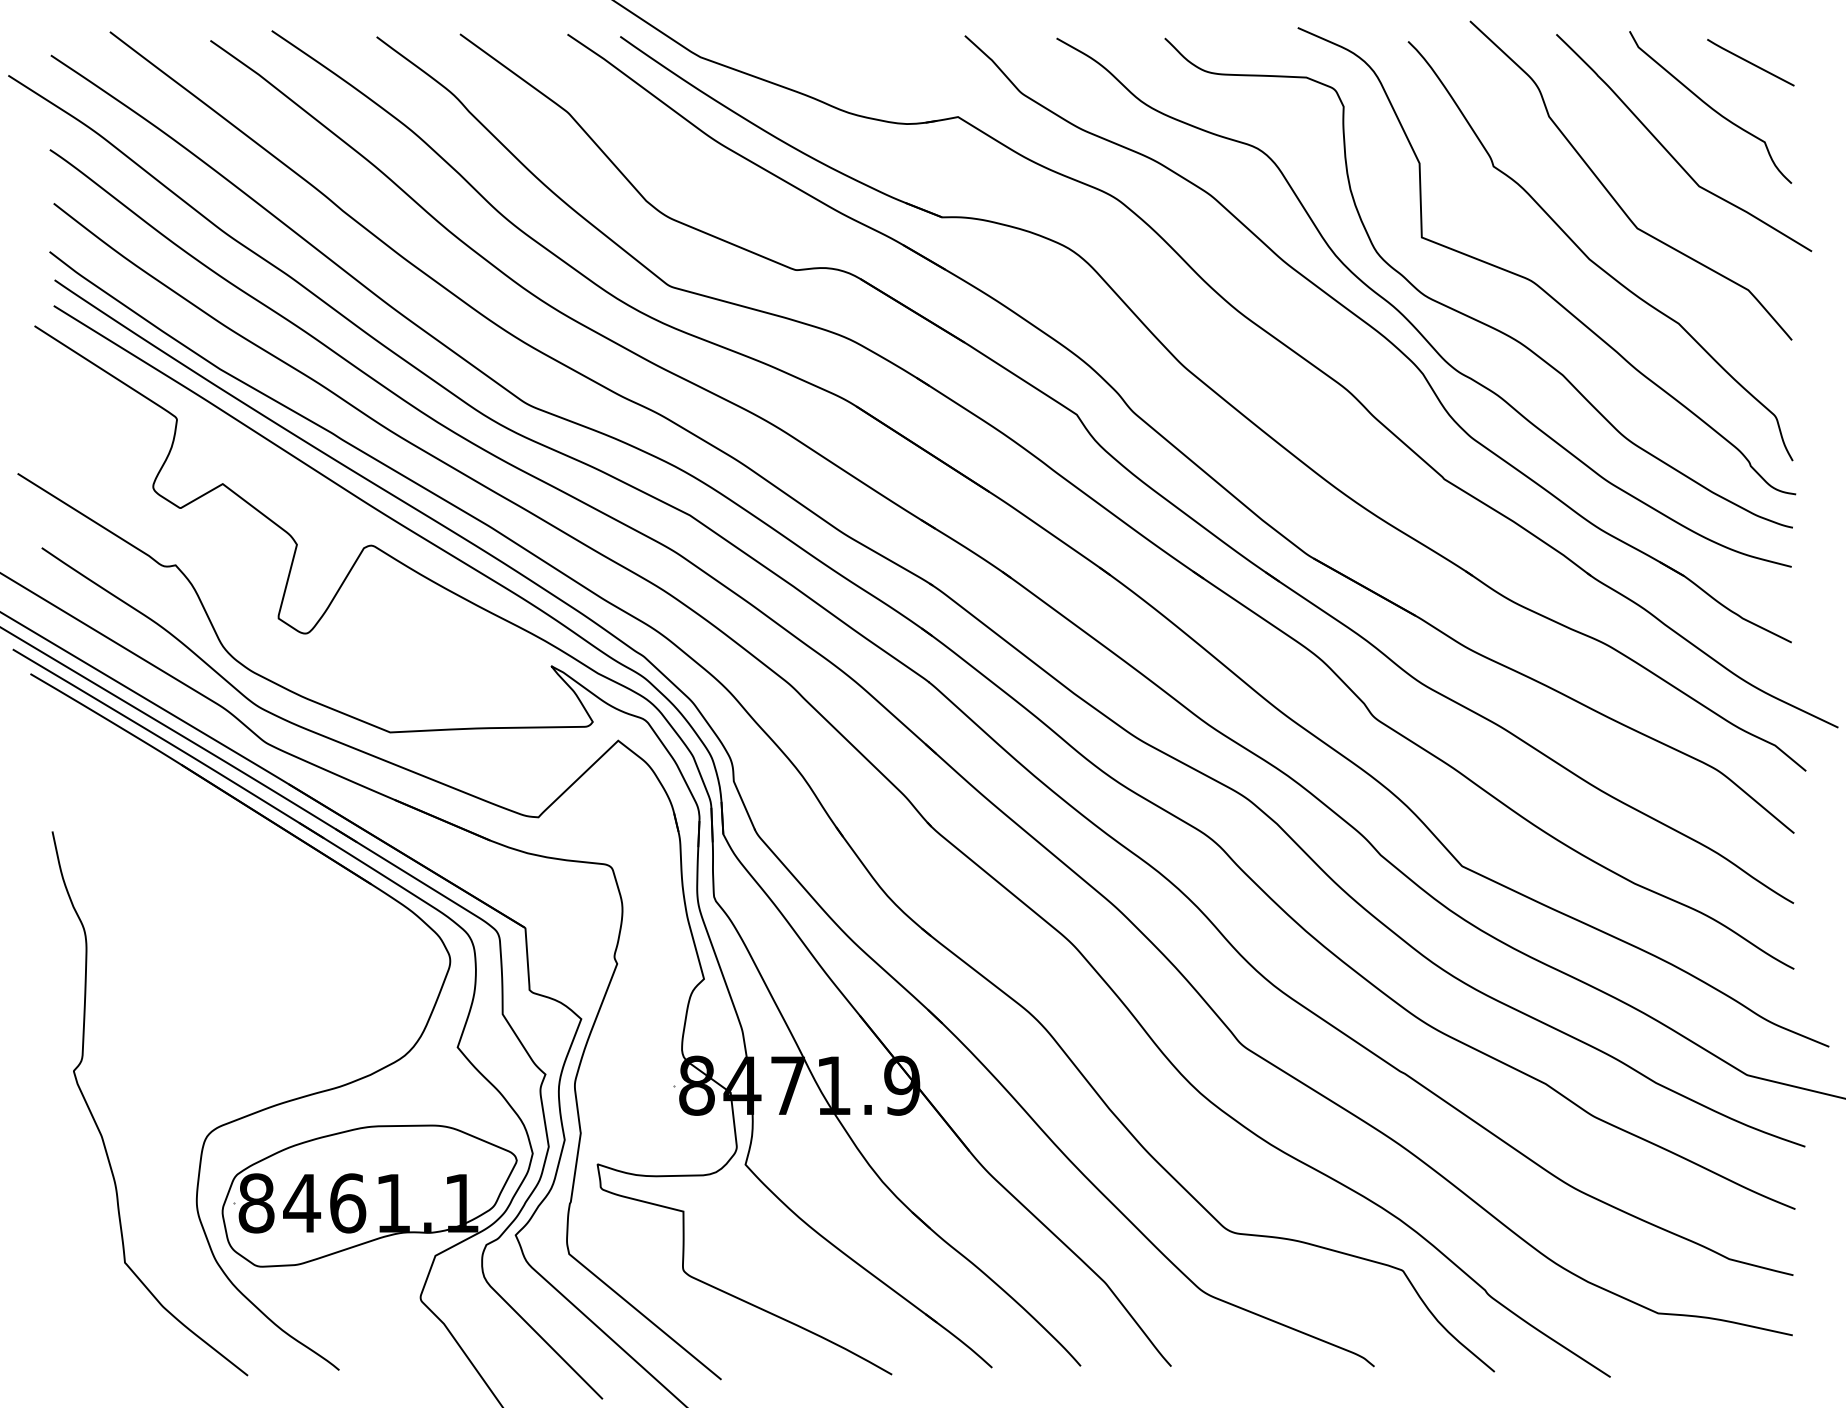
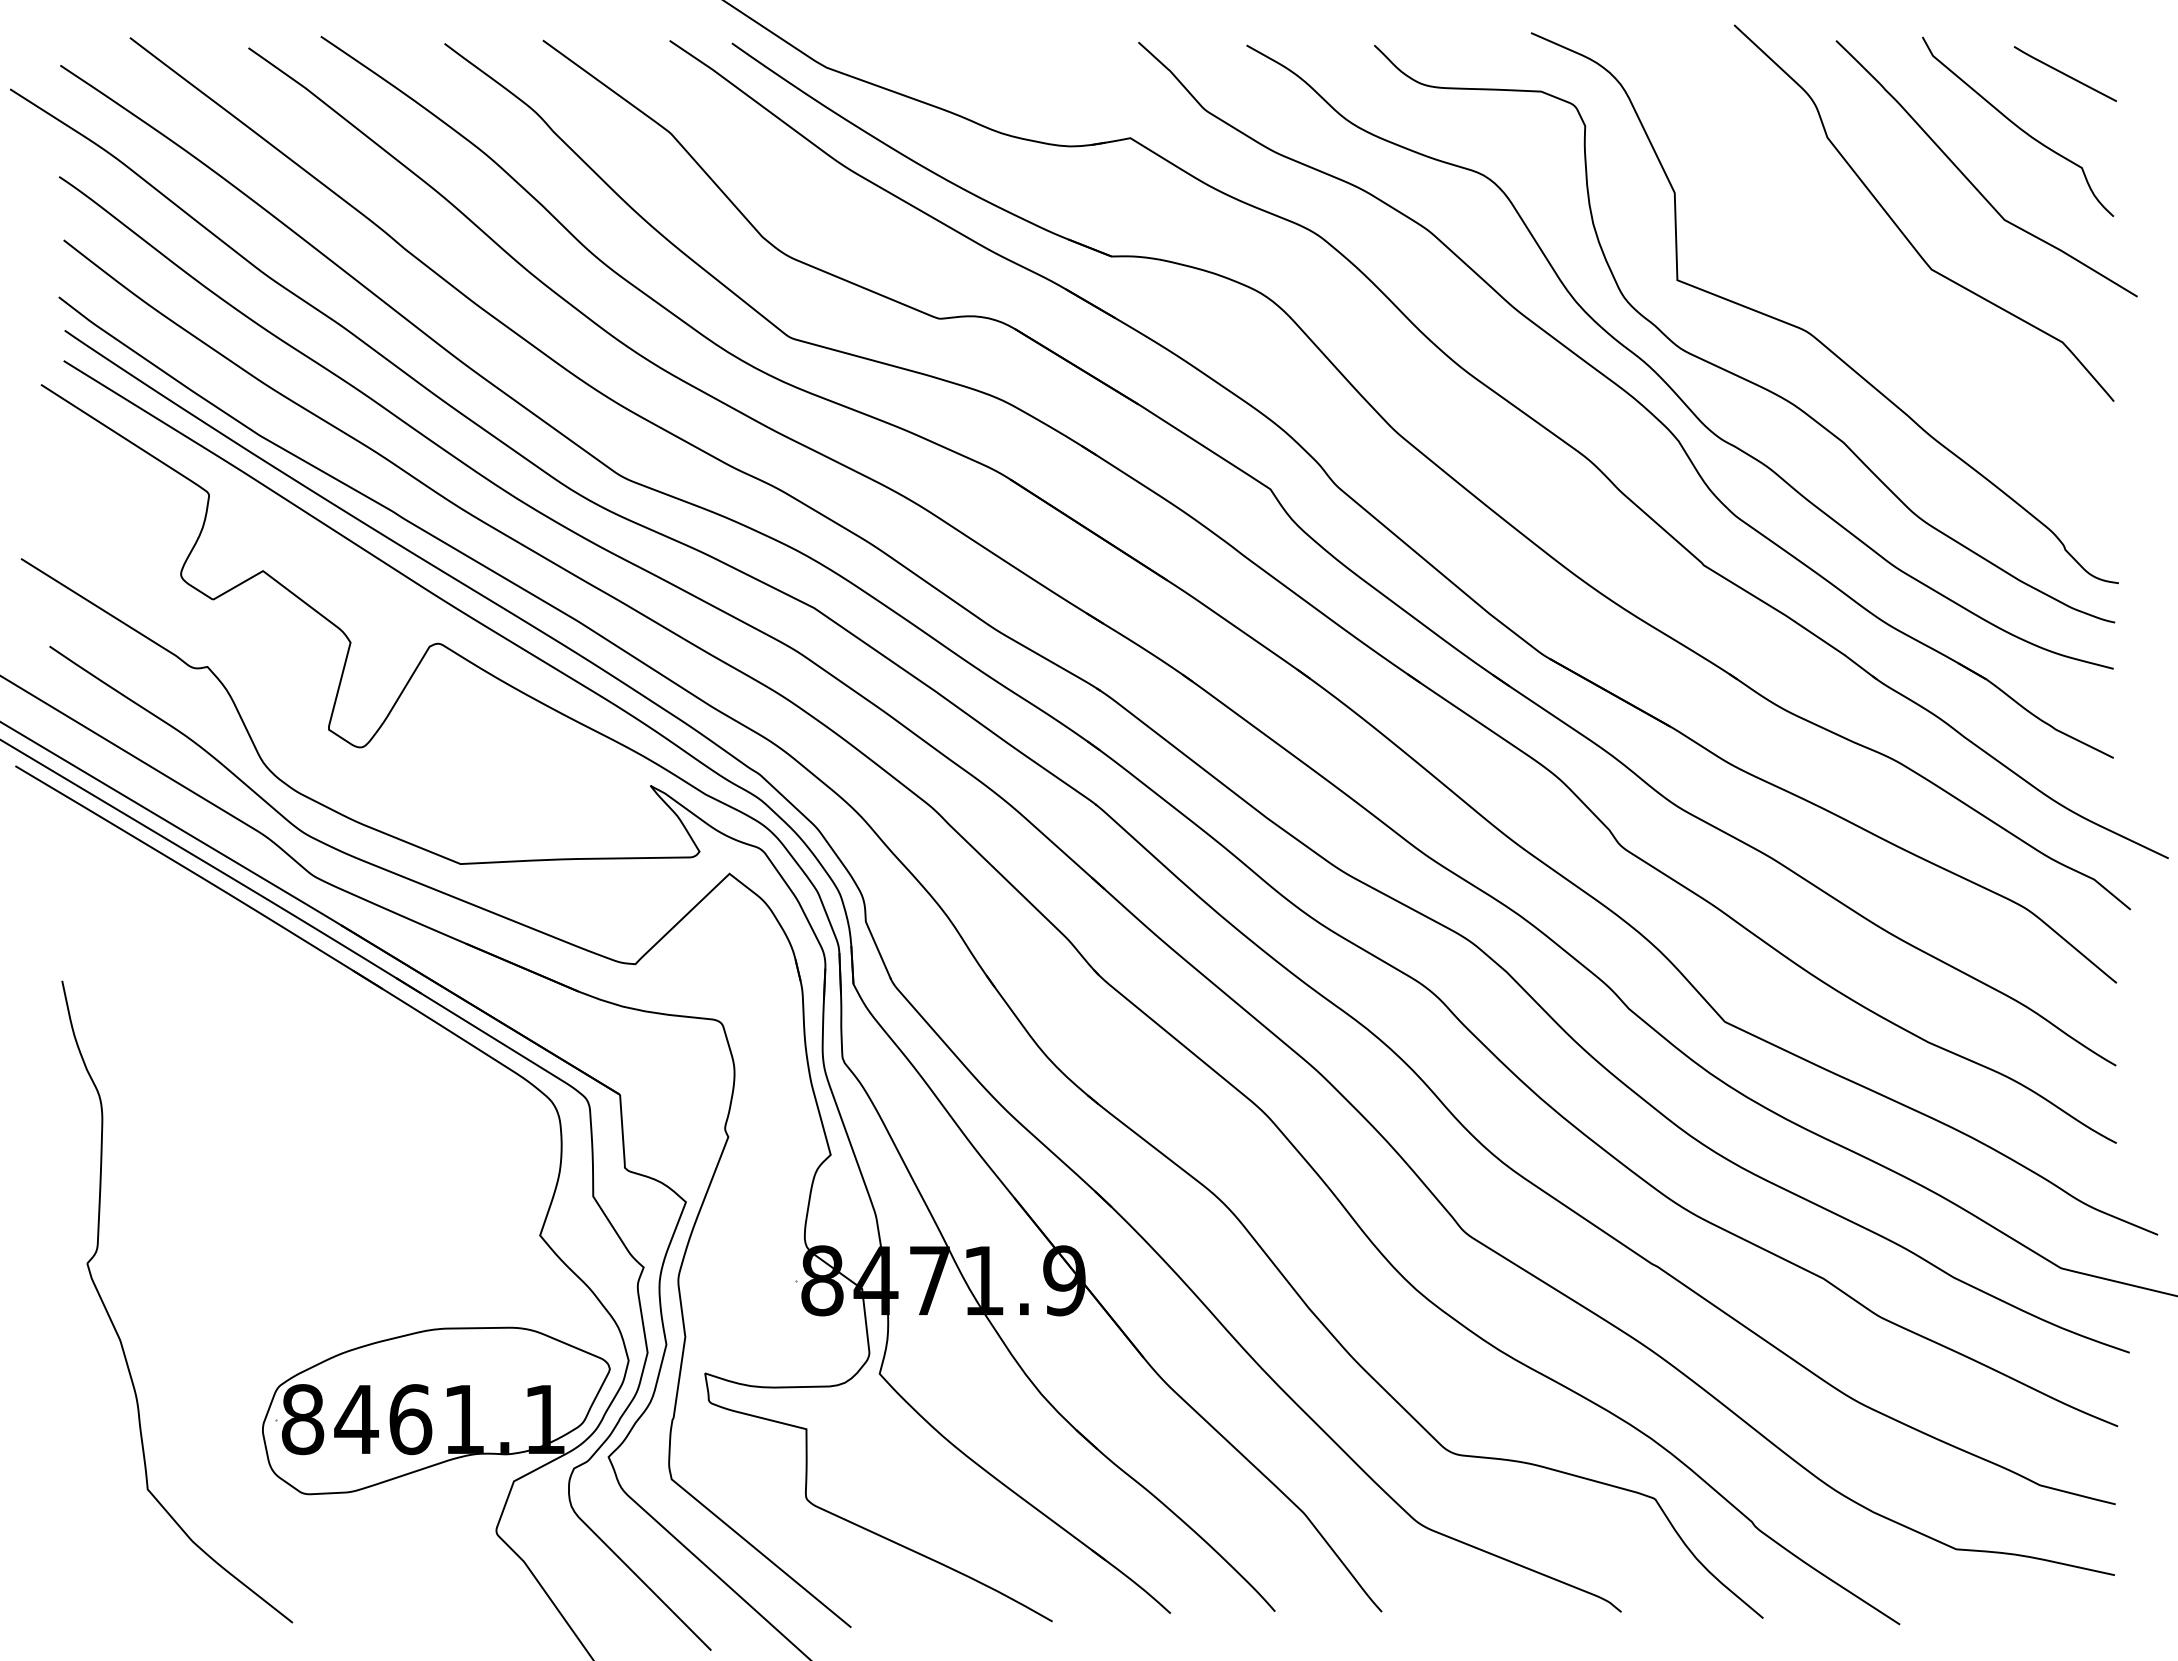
curve: (1591, 259) -> (1877, 306), removed
part: (268, 1106) -> (317, 1305), removed

